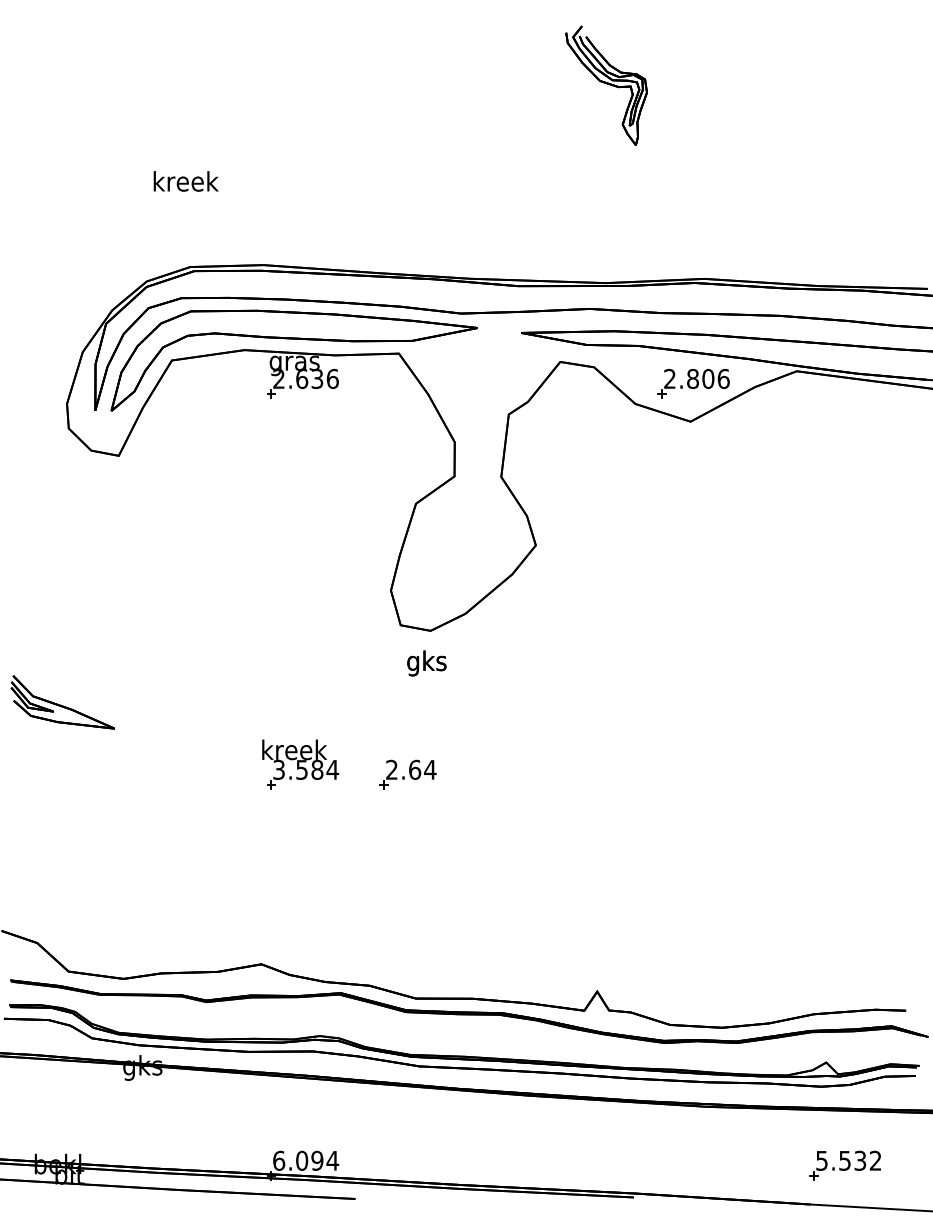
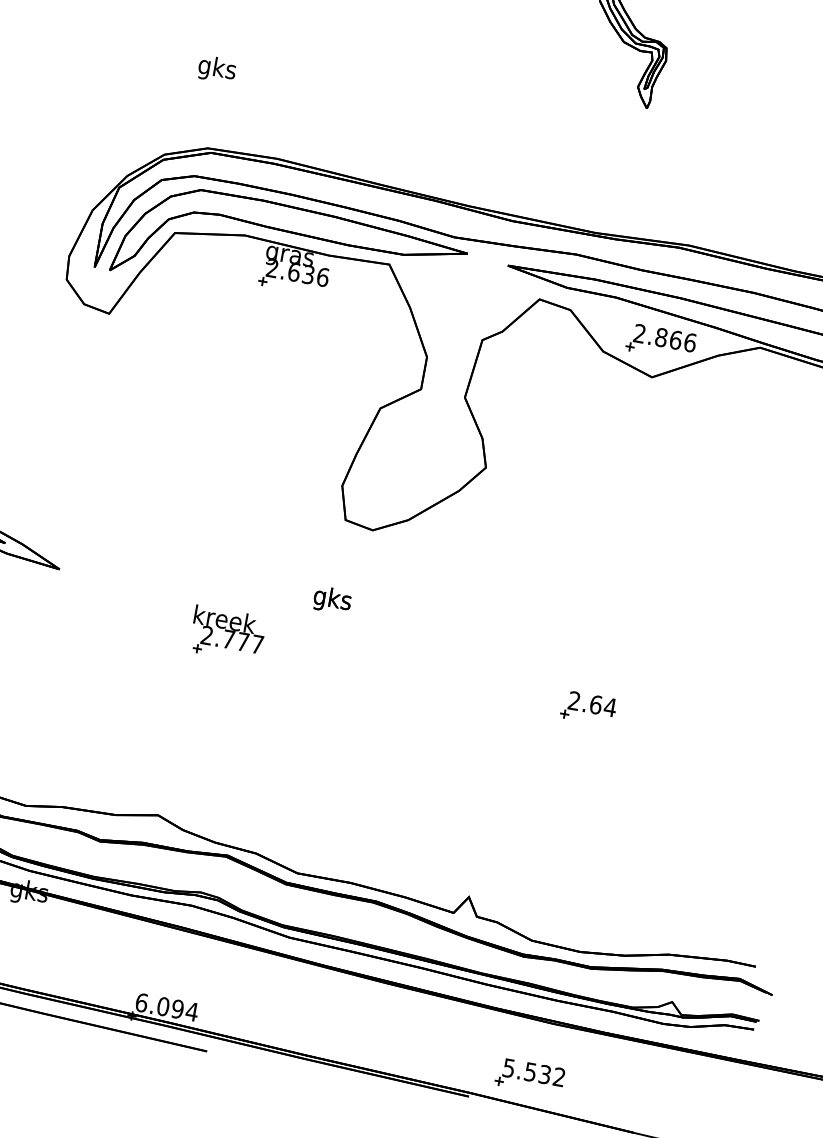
text: (185, 183) -> (217, 69), kreek -> gks
text: (708, 378) -> (676, 339), 2.806 -> 2.866
text: (426, 663) -> (332, 600), moved
text: (306, 769) -> (232, 639), 3.584 -> 2.777
part: (407, 774) -> (588, 707), moved
part: (844, 1165) -> (529, 1076), moved

